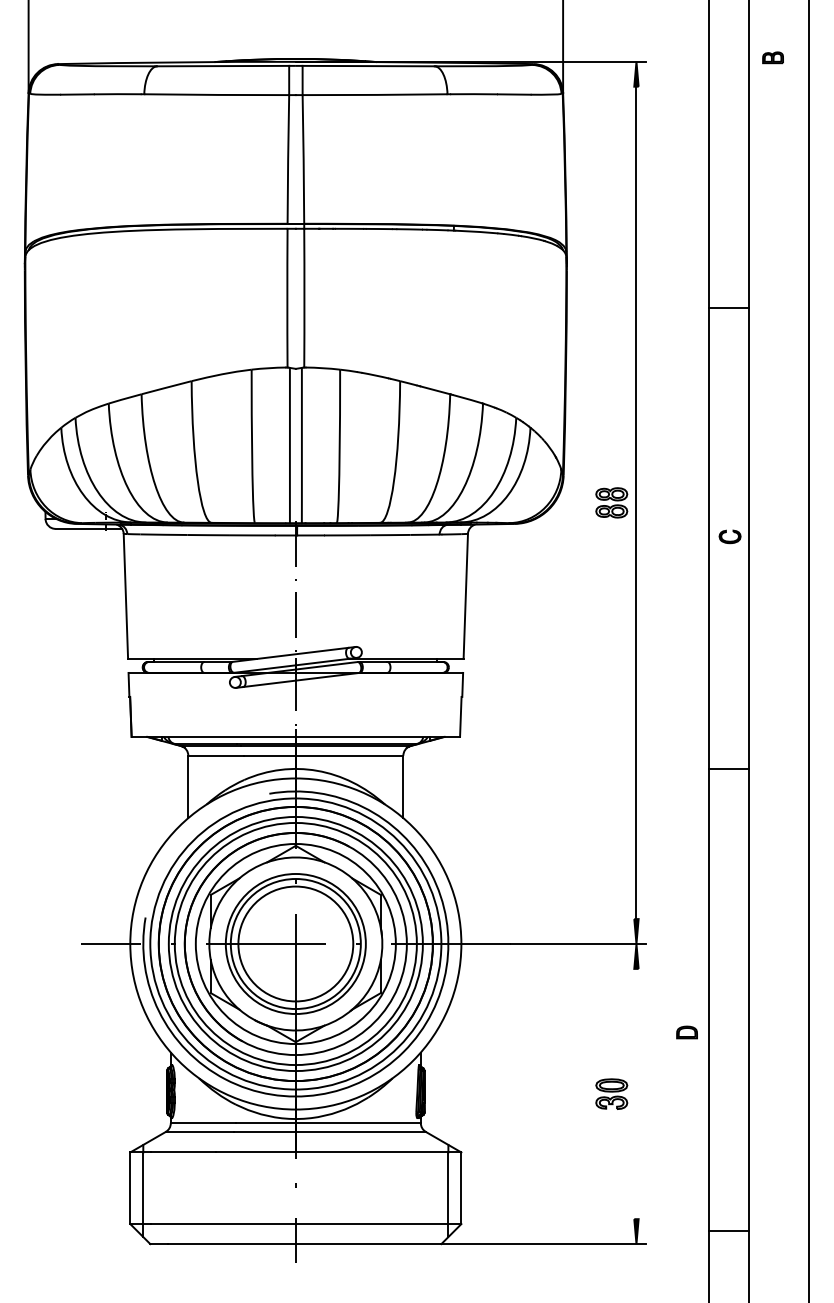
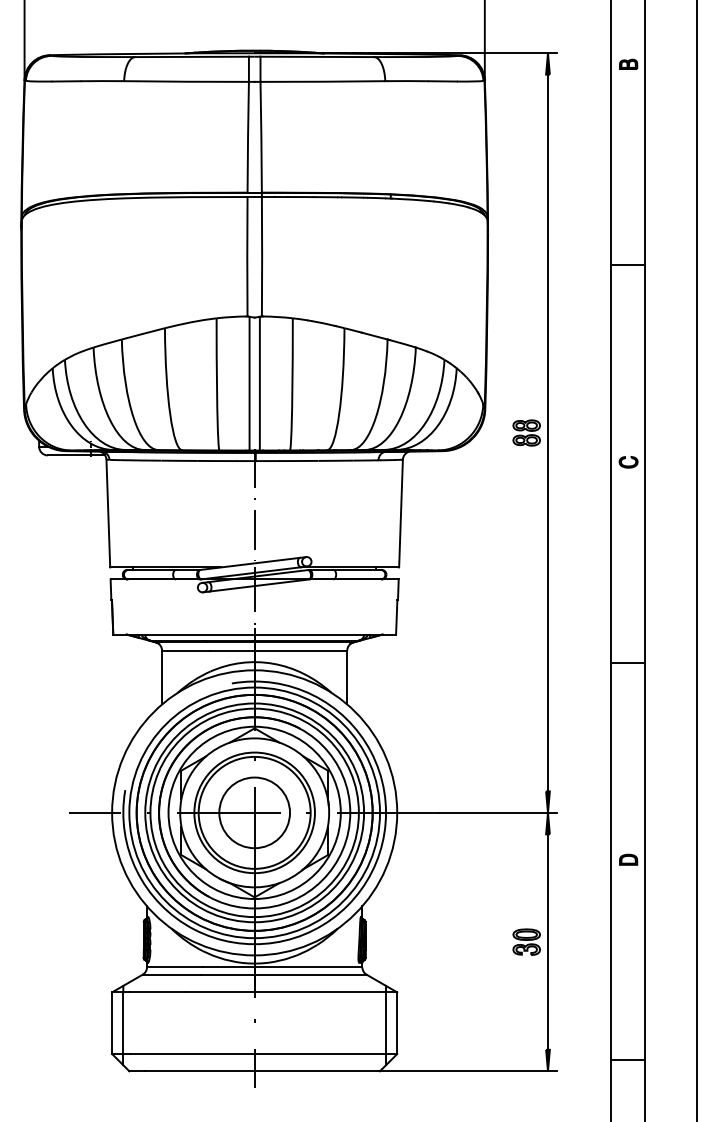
part: (772, 57) -> (628, 64), moved
circle: (295, 943) -> (254, 812), size x0.71
part: (686, 1032) -> (628, 859), moved
line: (636, 1093) -> (548, 941), added

